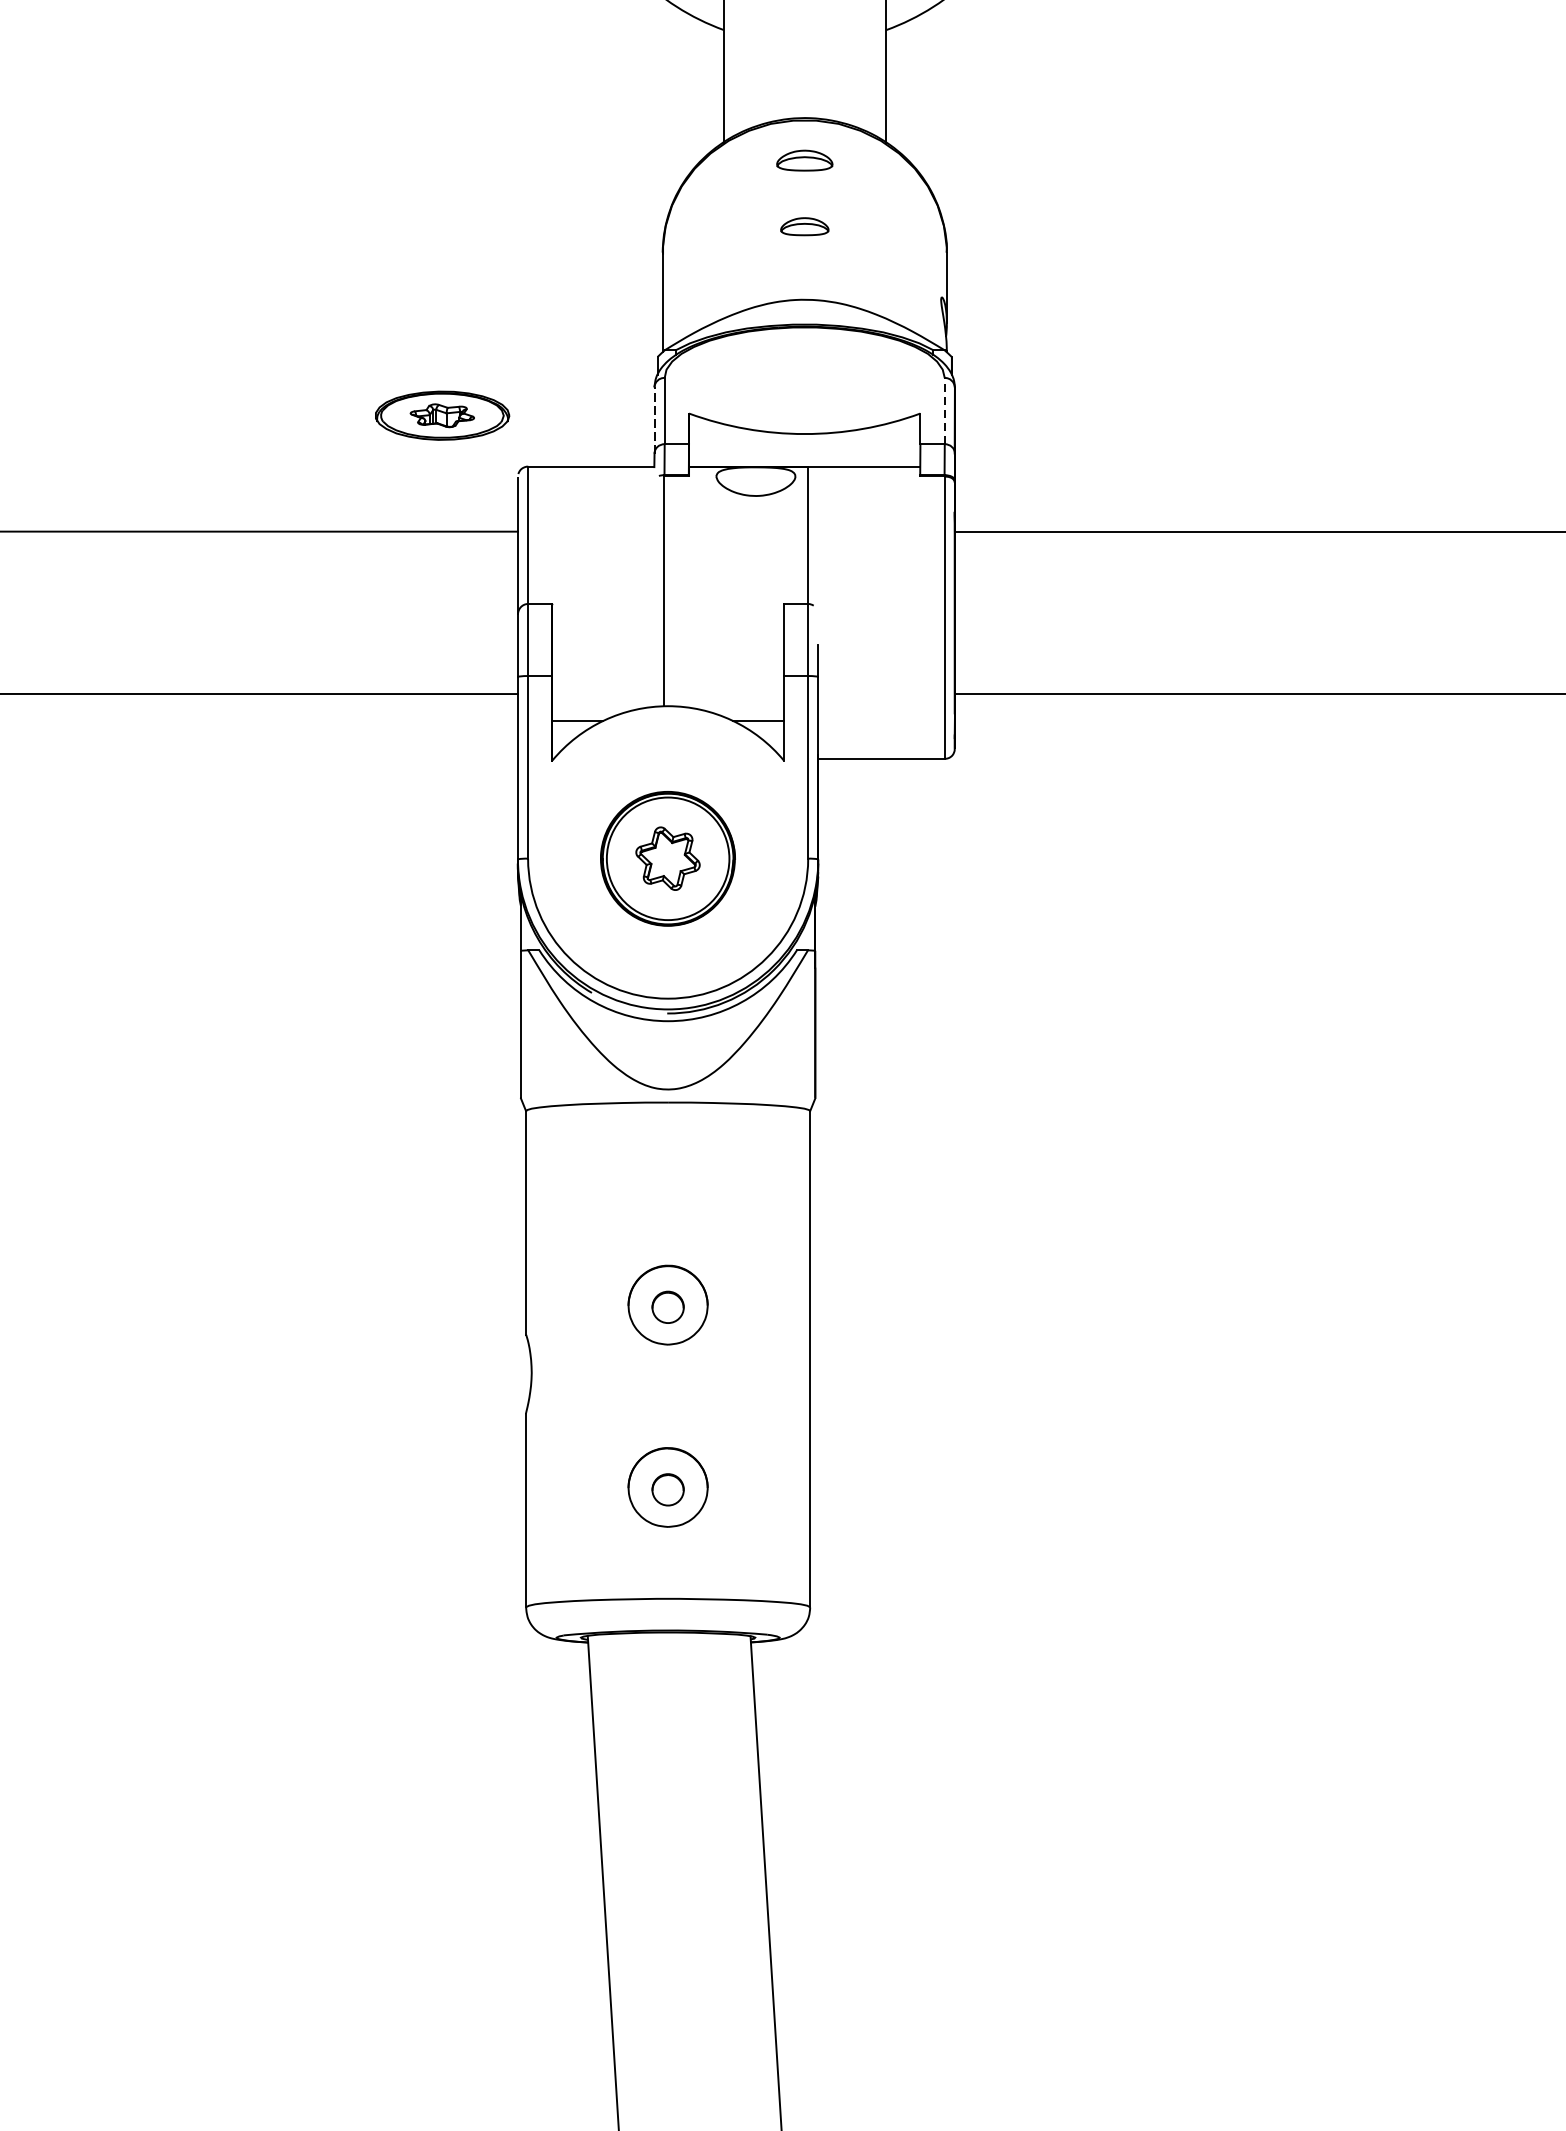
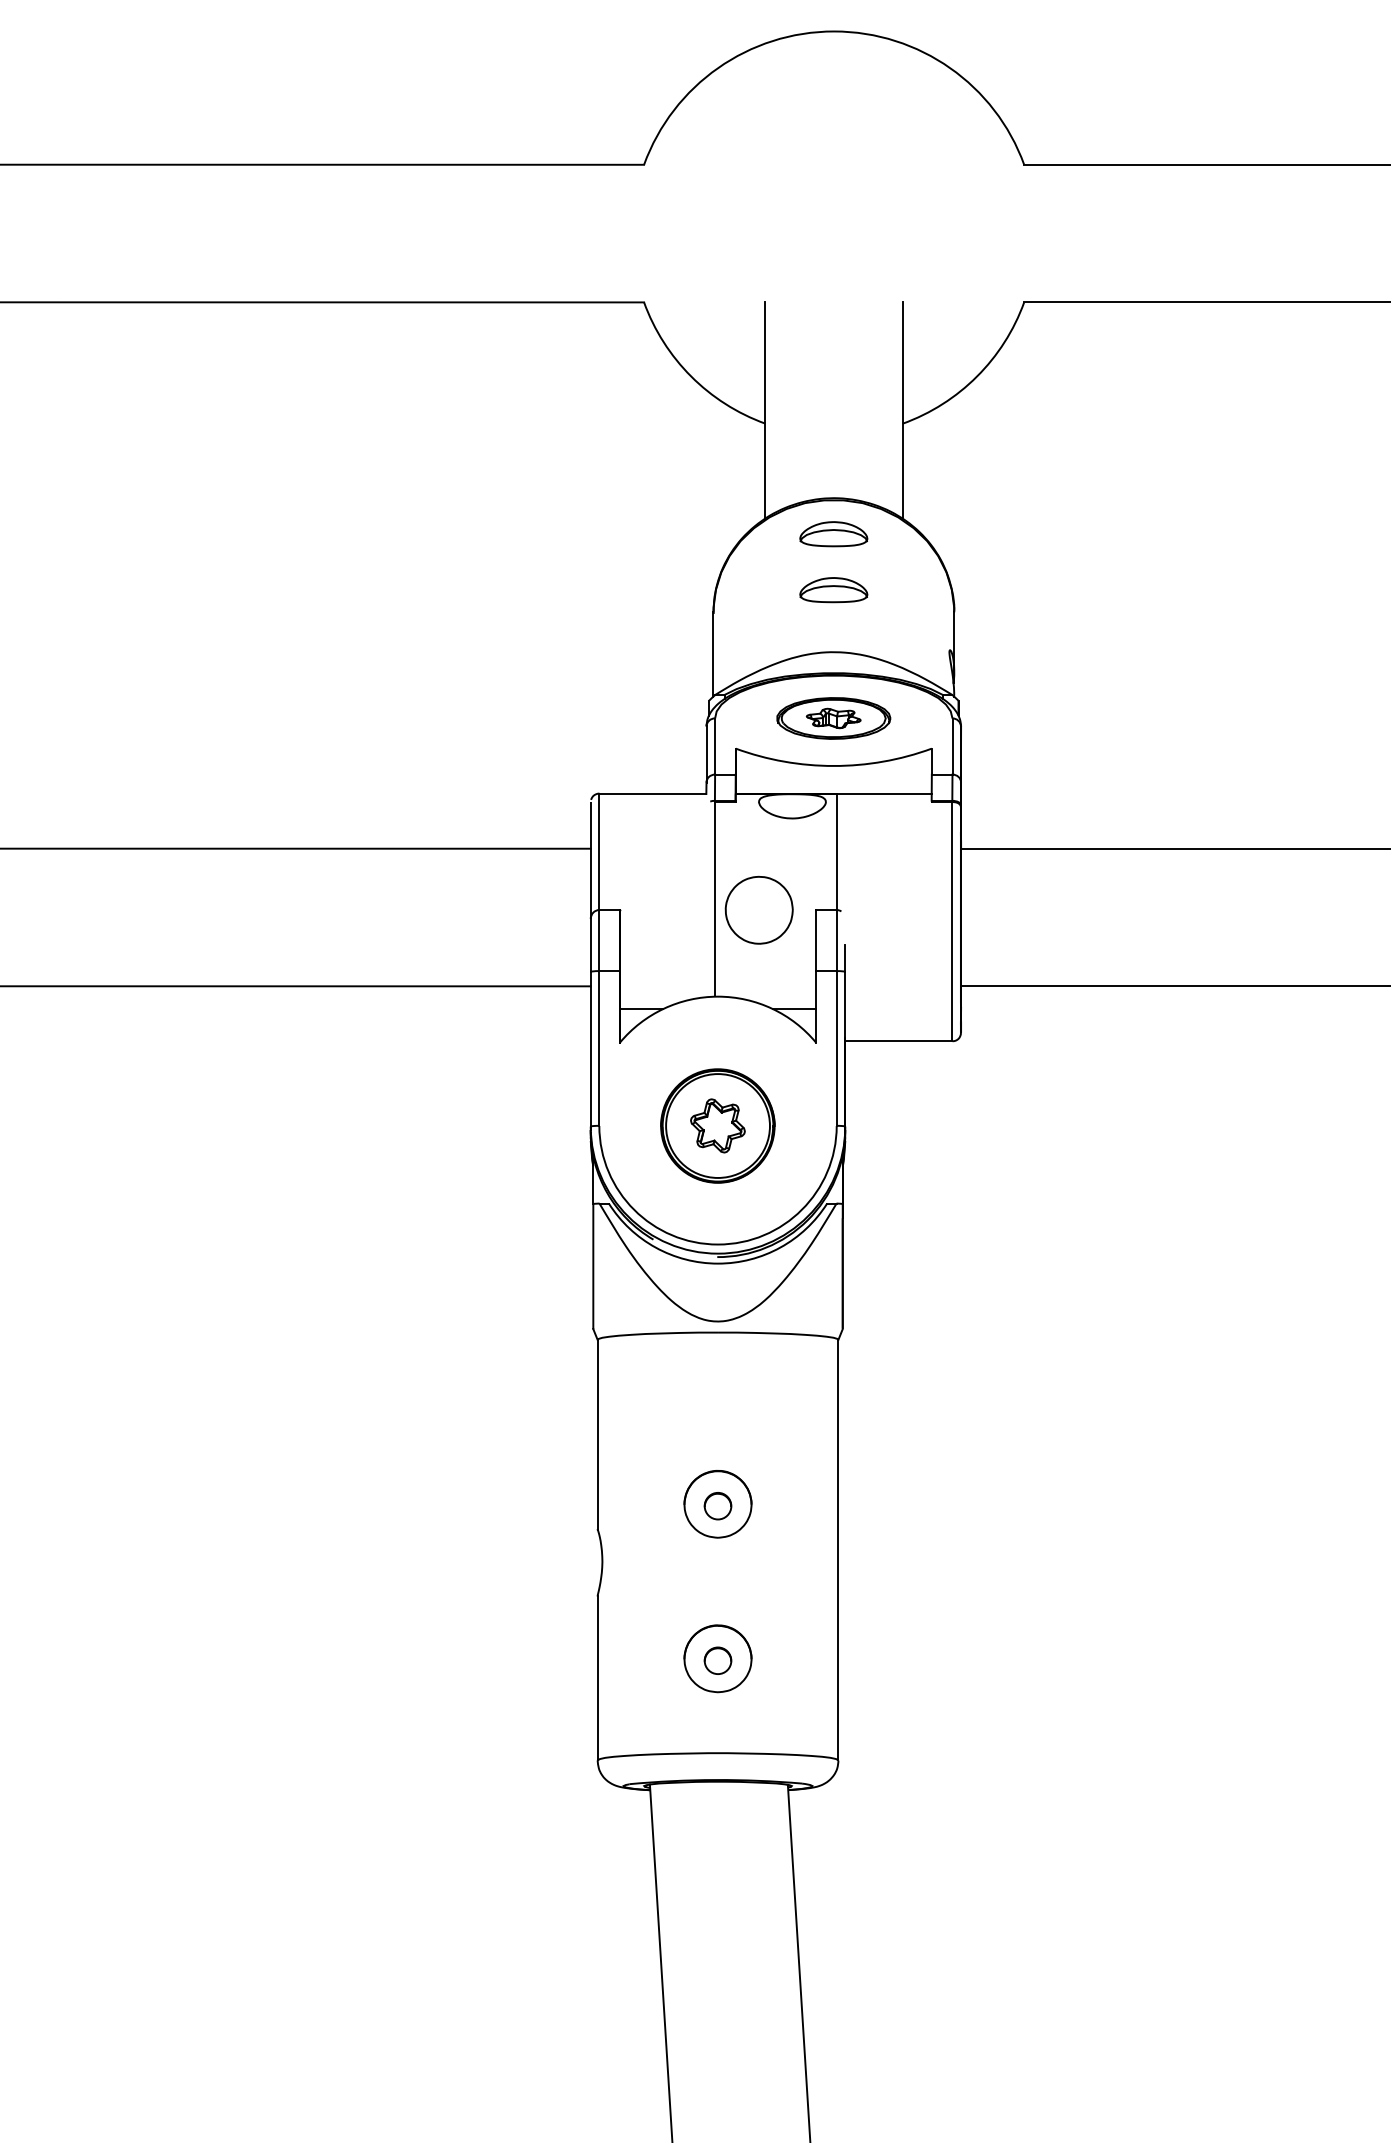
part: (804, 160) -> (833, 534), size x1.43
part: (804, 226) -> (833, 590), size x1.67
line: (944, 411) -> (952, 746), dashed -> solid
part: (442, 415) -> (833, 718), moved
line: (654, 419) -> (706, 753), dashed -> solid
part: (715, 603) -> (758, 909), added

